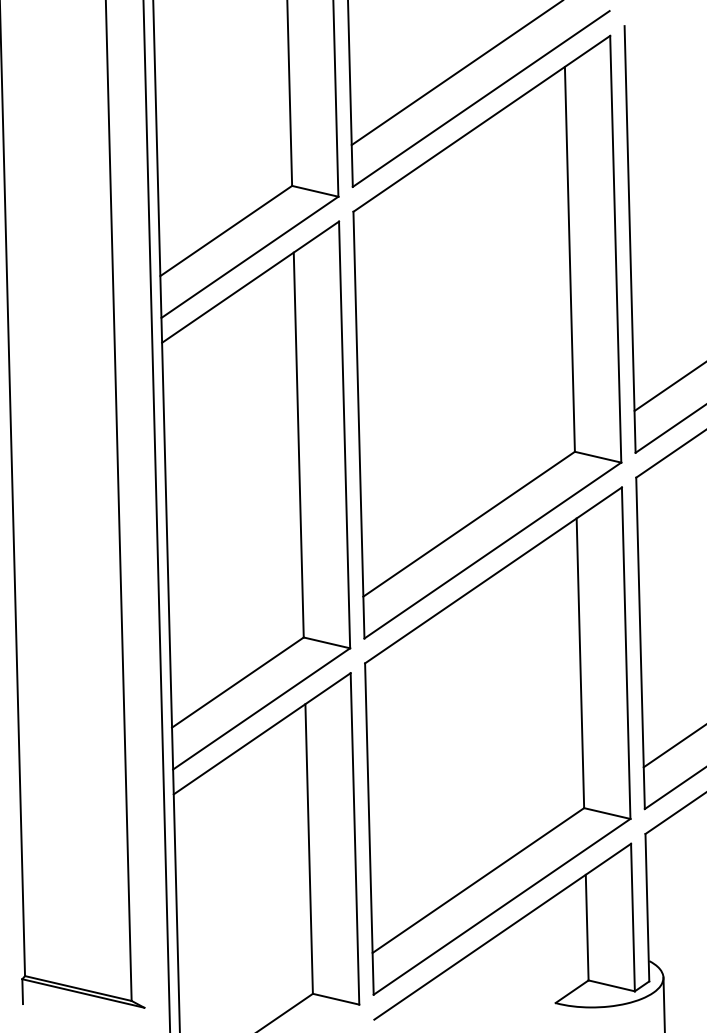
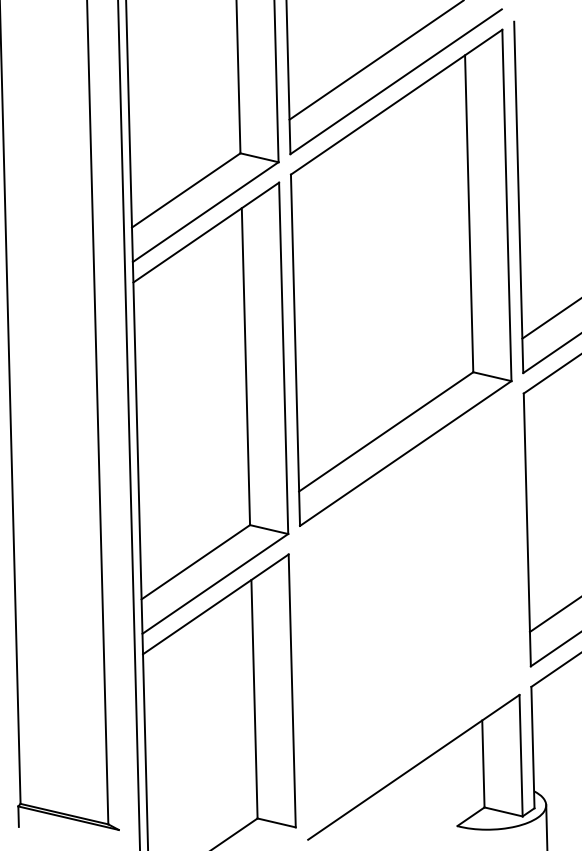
part: (497, 740) -> (409, 609), removed

